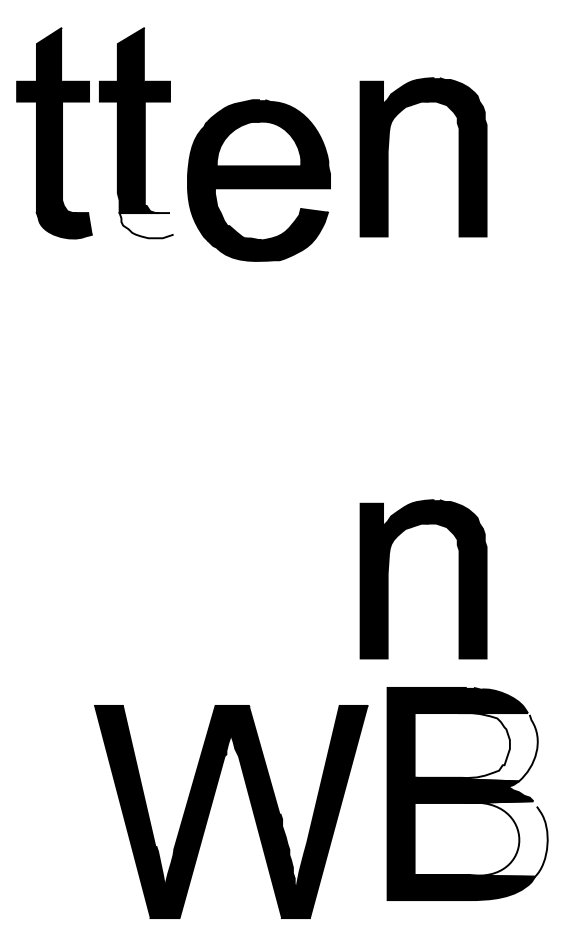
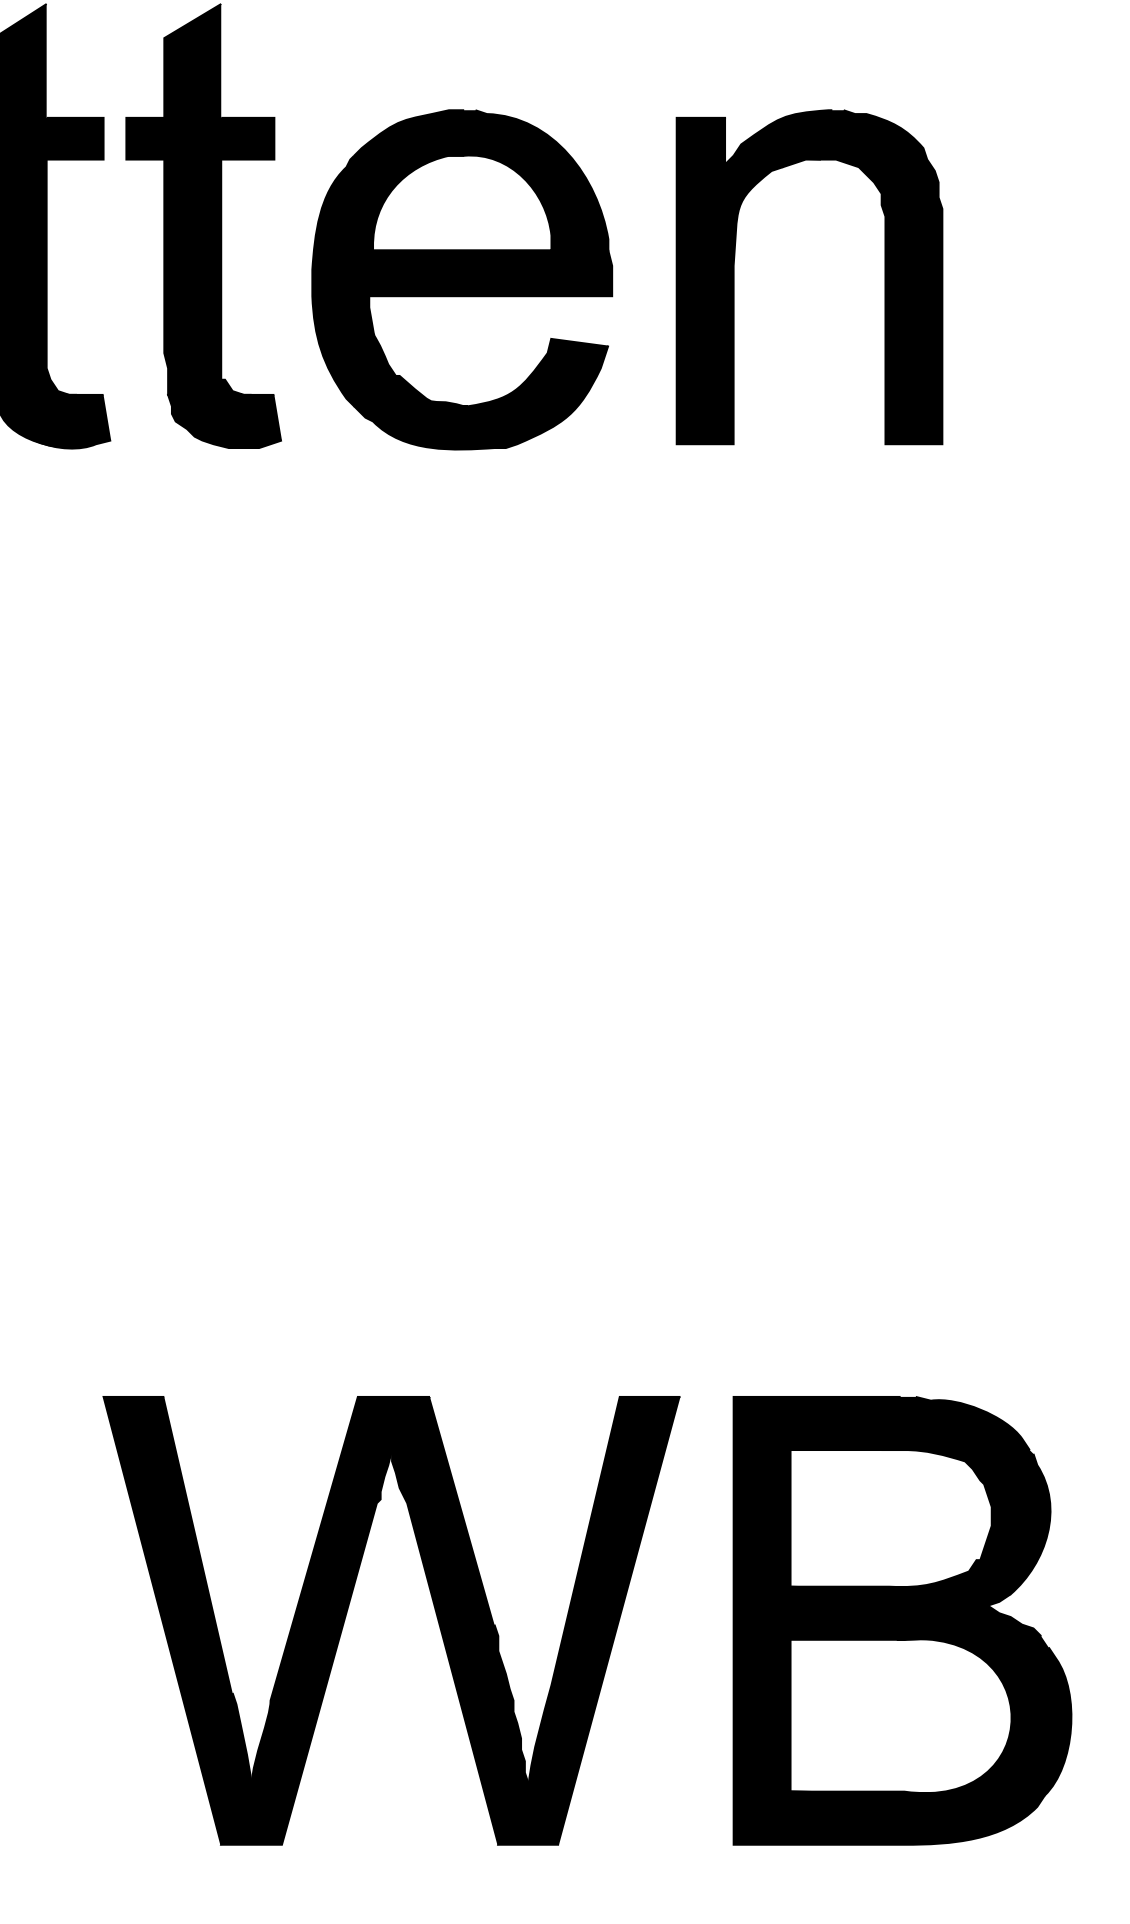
part: (258, 180) -> (461, 279), moved
fill: (146, 225) -> (224, 421), added
part: (388, 579) -> (735, 1168), removed
fill: (475, 747) -> (919, 1522), added
part: (212, 804) -> (351, 1604), moved
fill: (480, 838) -> (929, 1714), added

